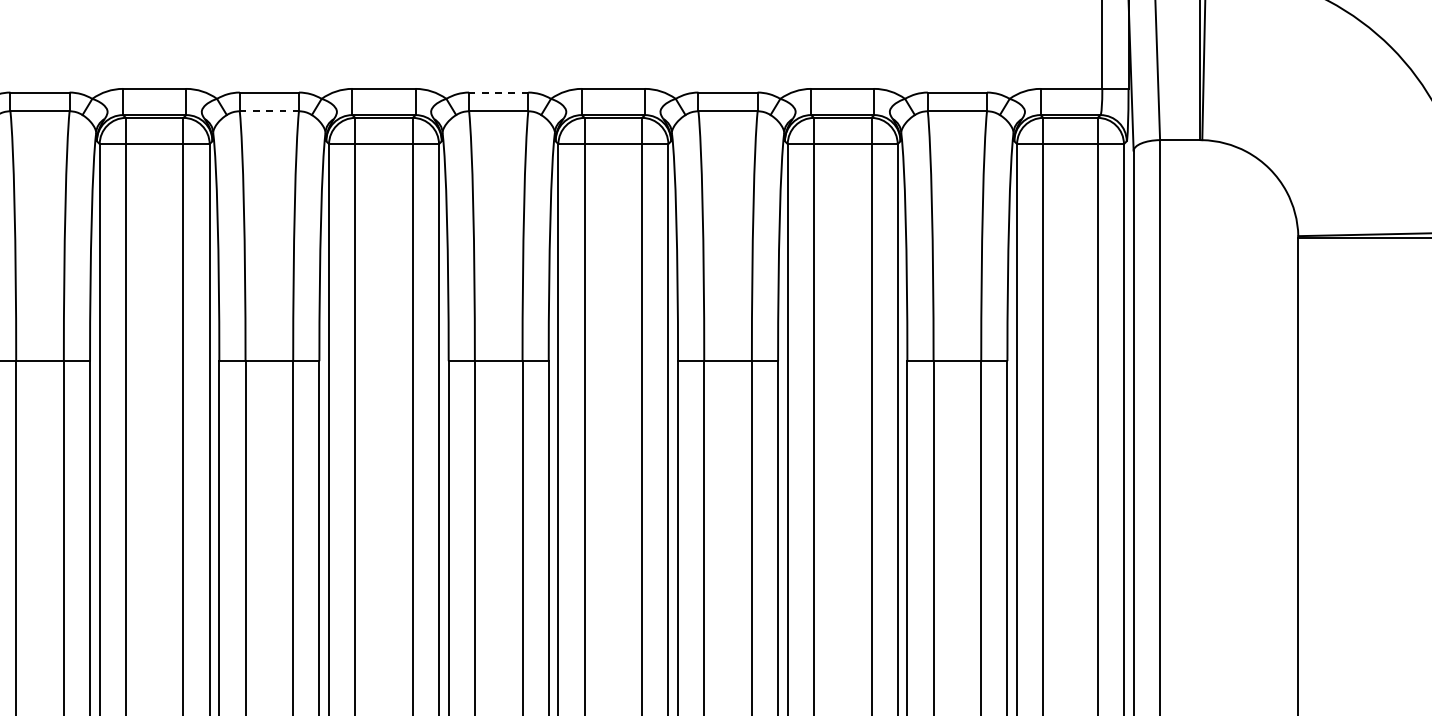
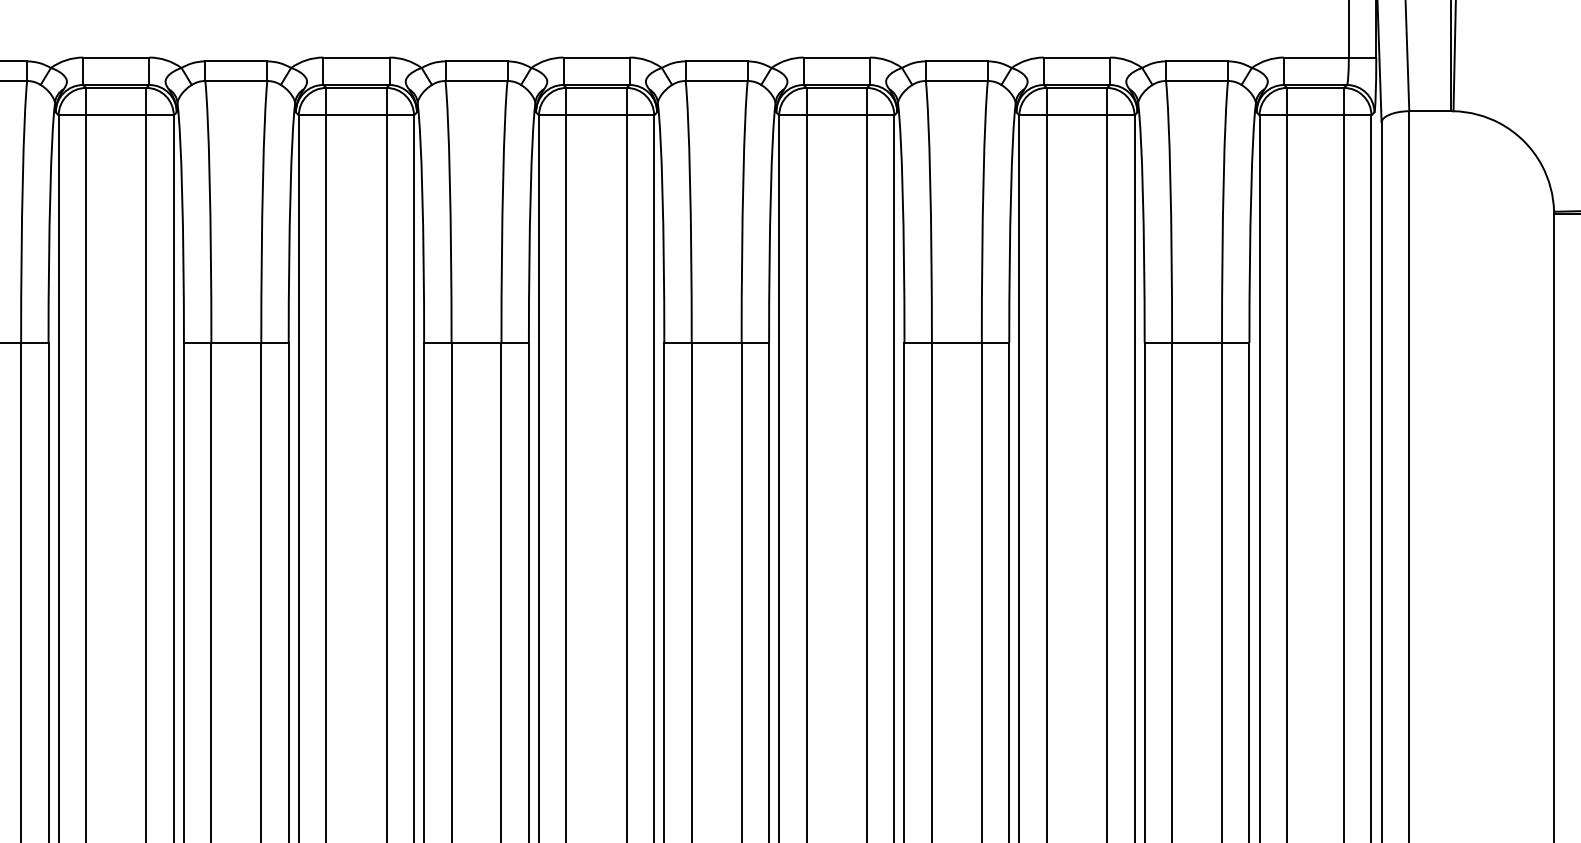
line: (498, 92) -> (716, 61), dashed -> solid
line: (269, 111) -> (476, 81), dashed -> solid

